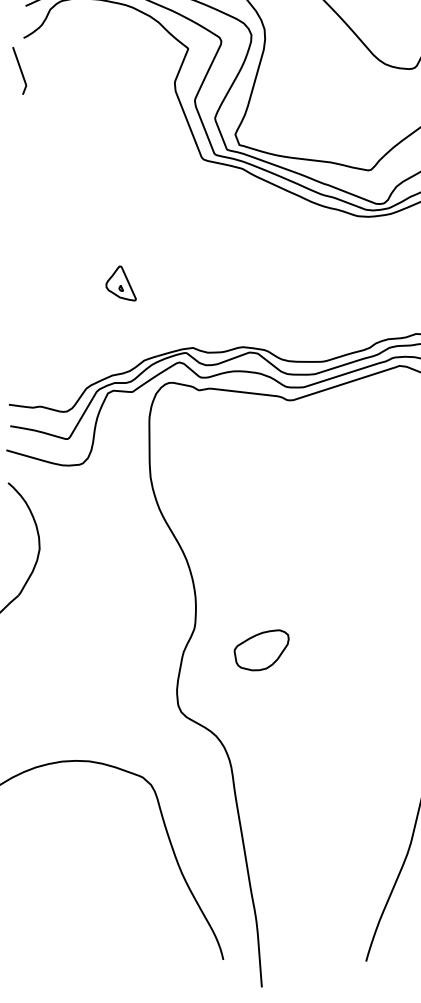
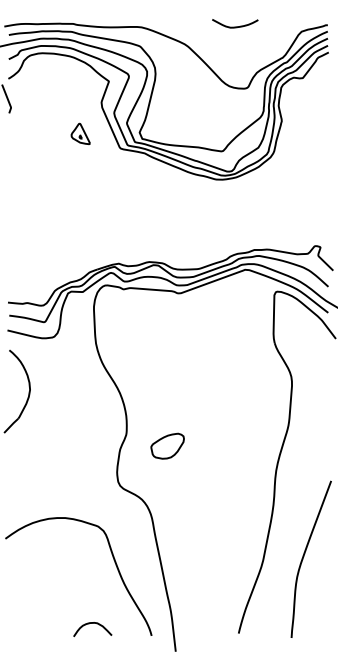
part: (121, 282) -> (80, 133), moved
curve: (122, 937) -> (89, 624), added

